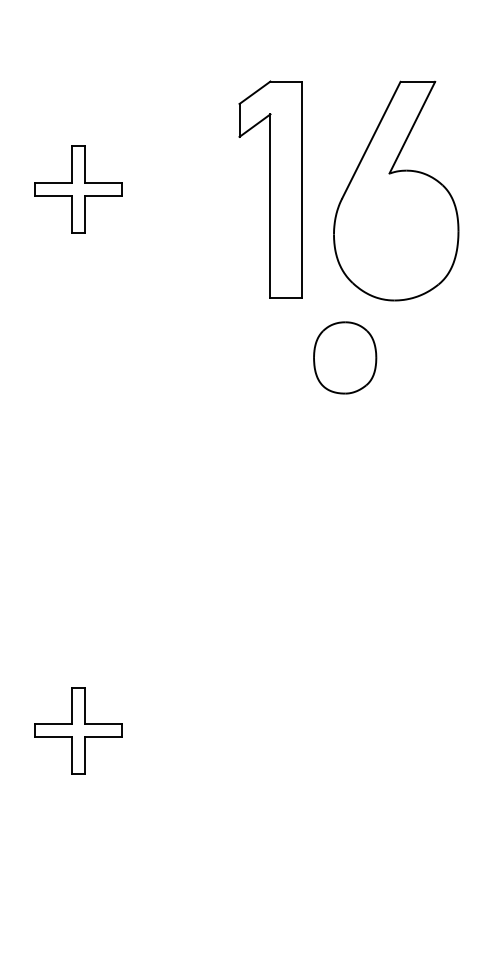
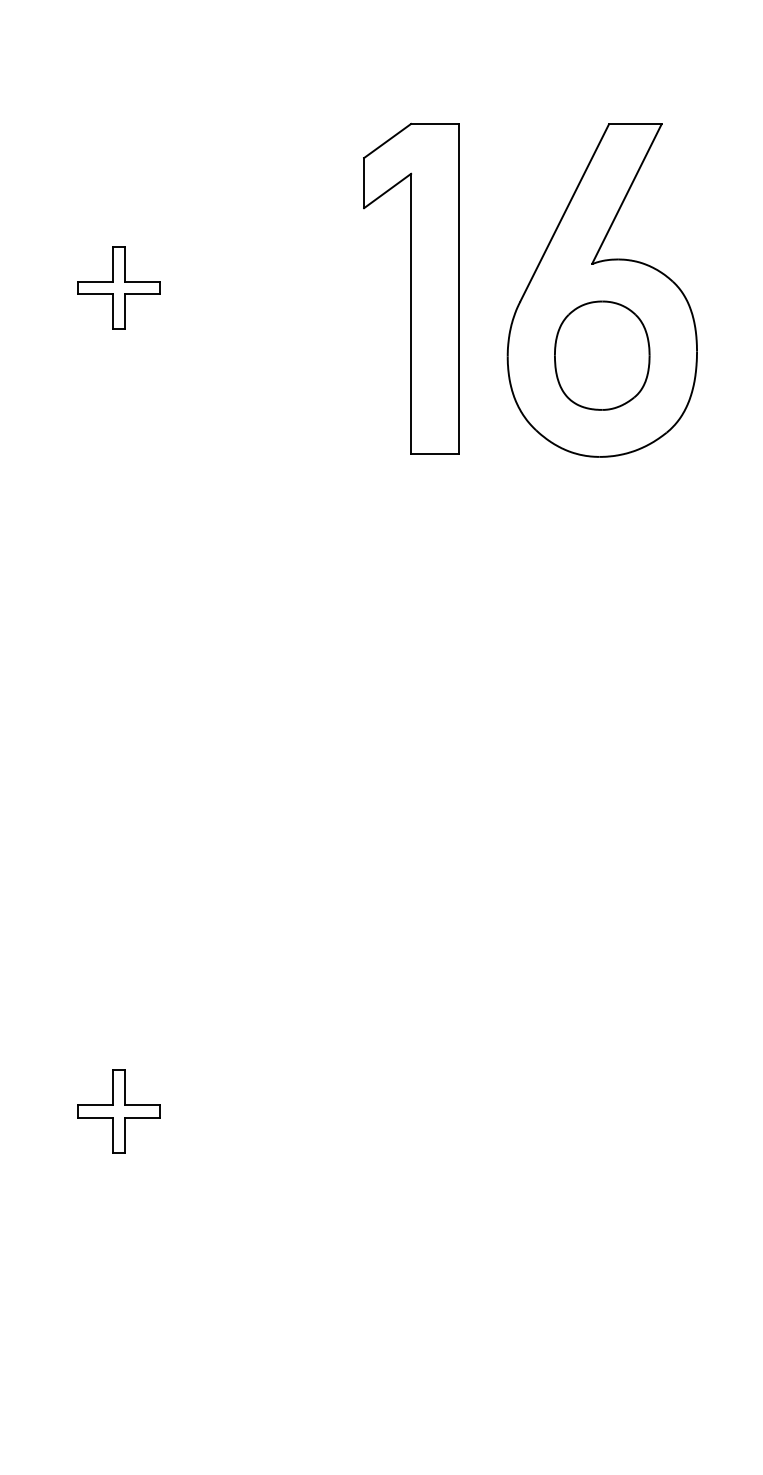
part: (77, 189) -> (117, 288), size x0.62
part: (345, 357) -> (602, 355), moved
part: (77, 730) -> (117, 1110), size x0.62

